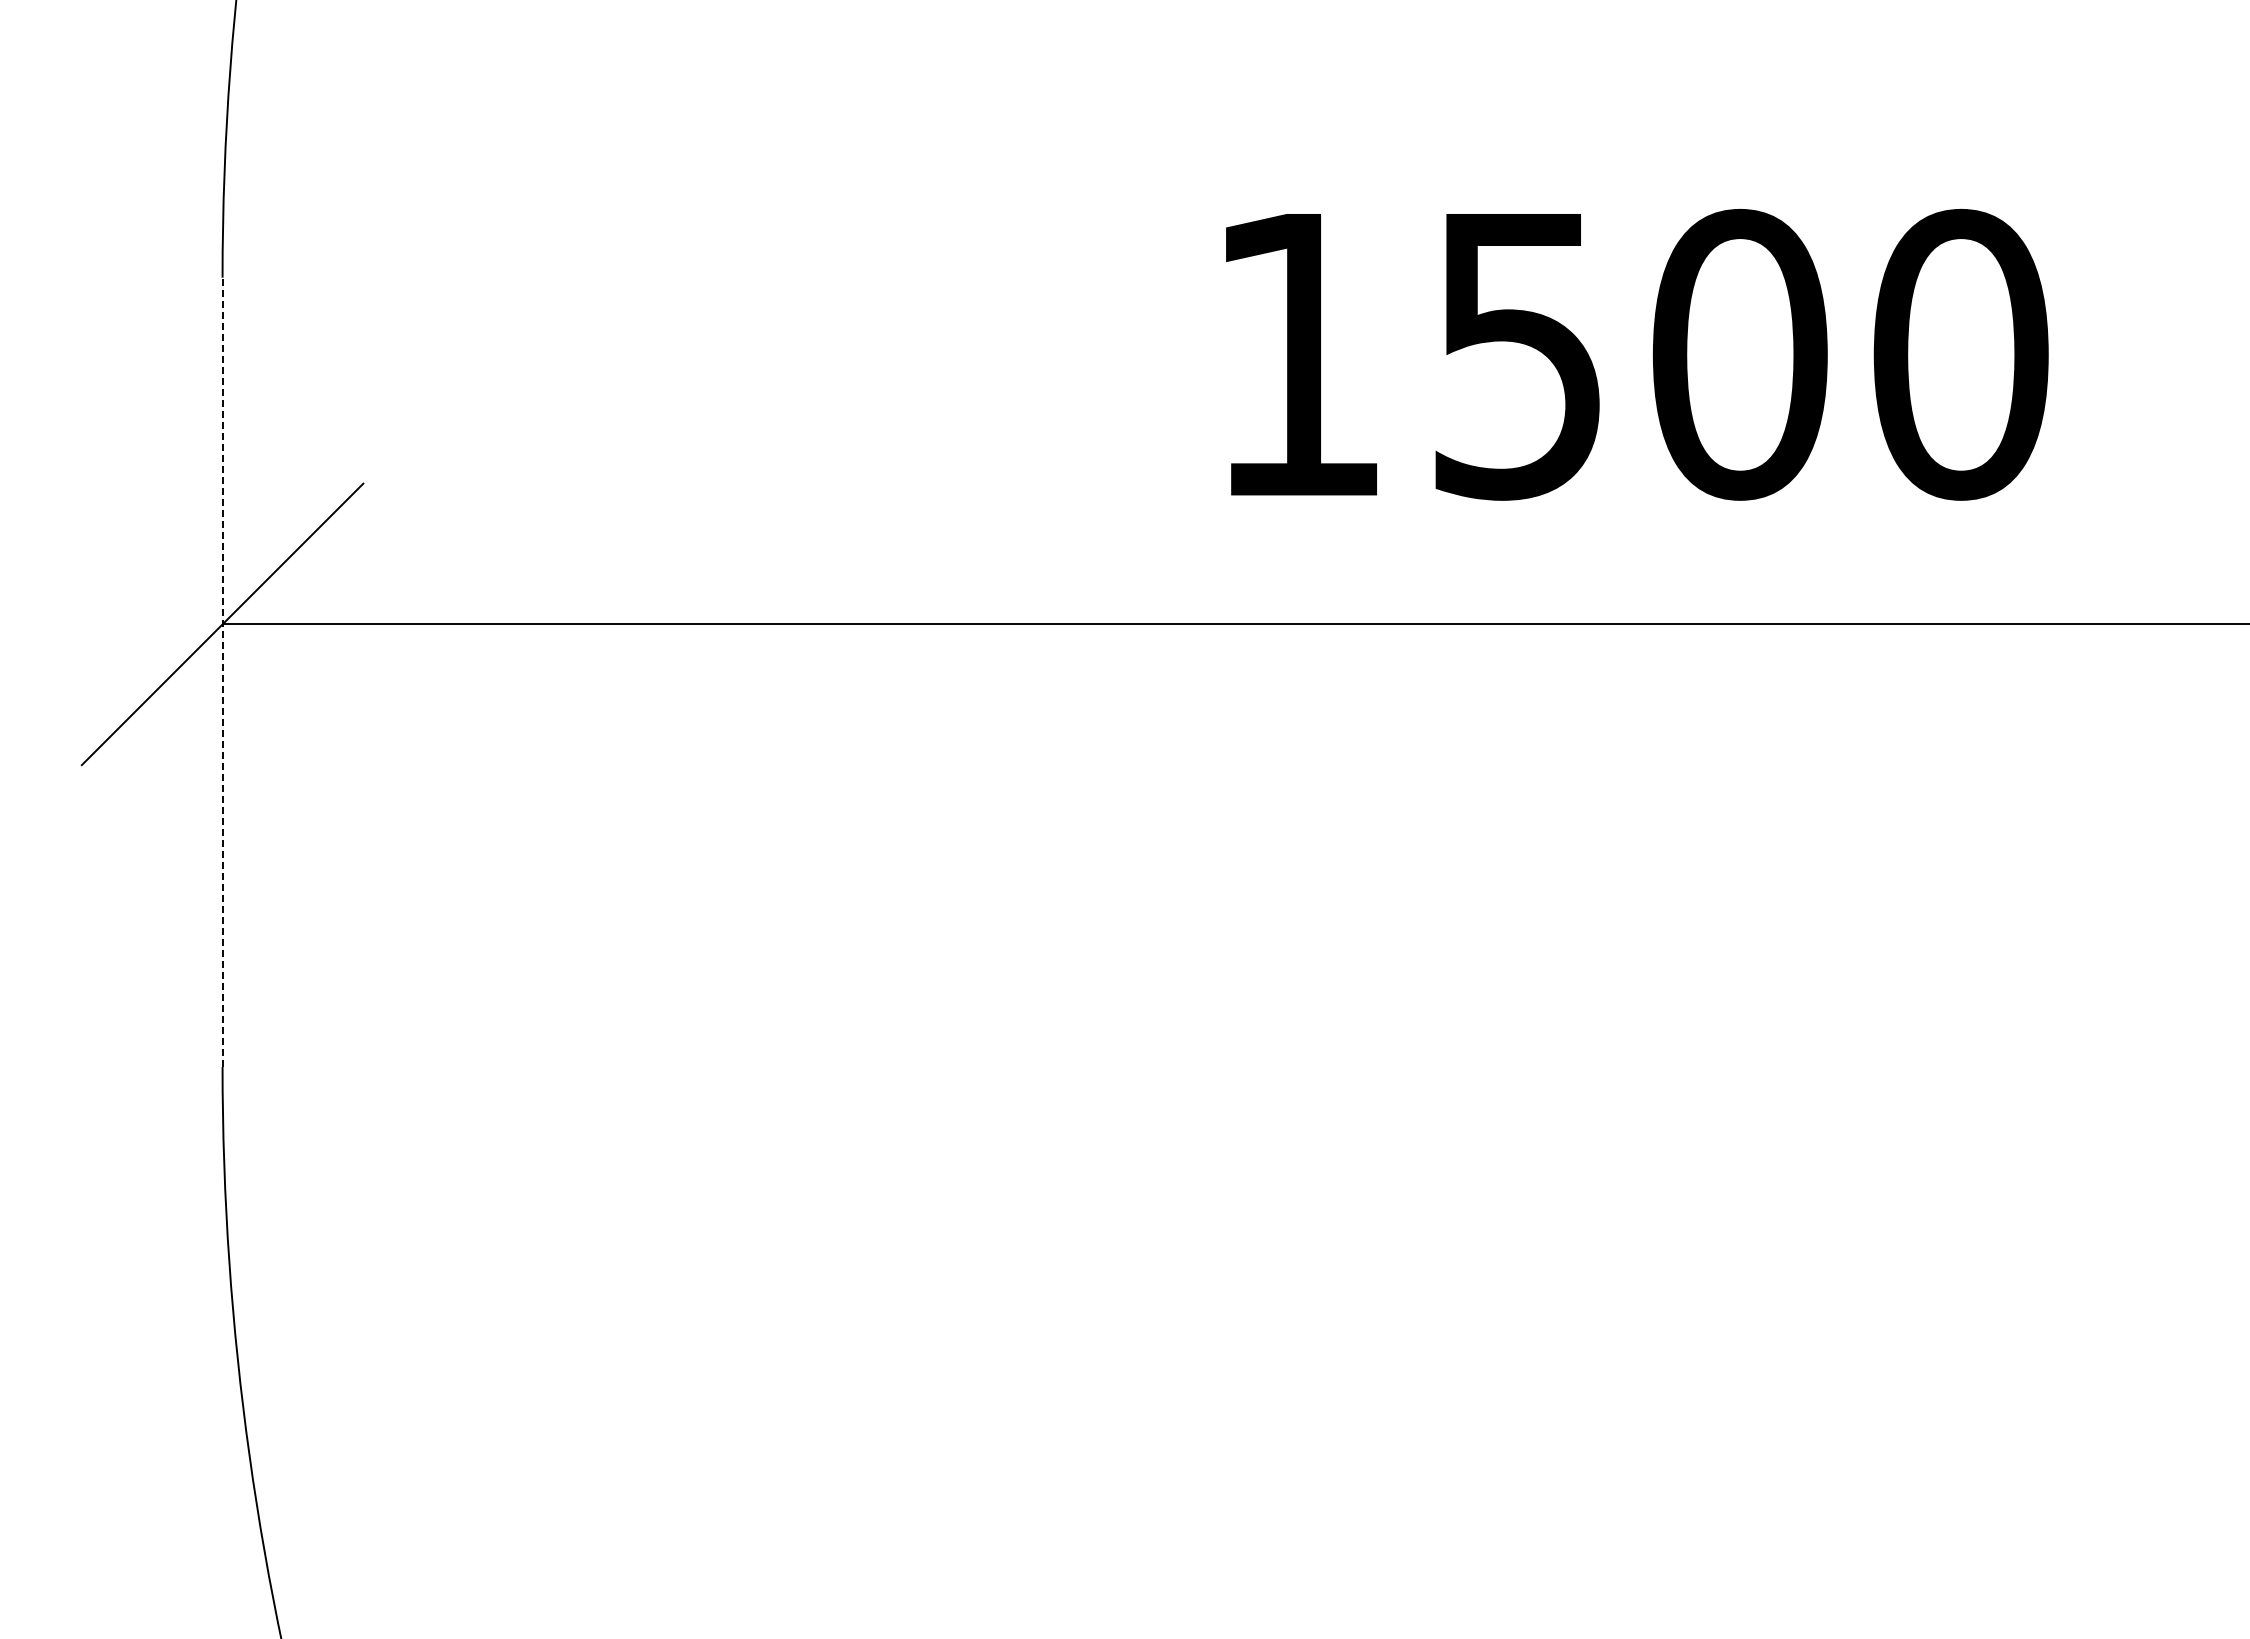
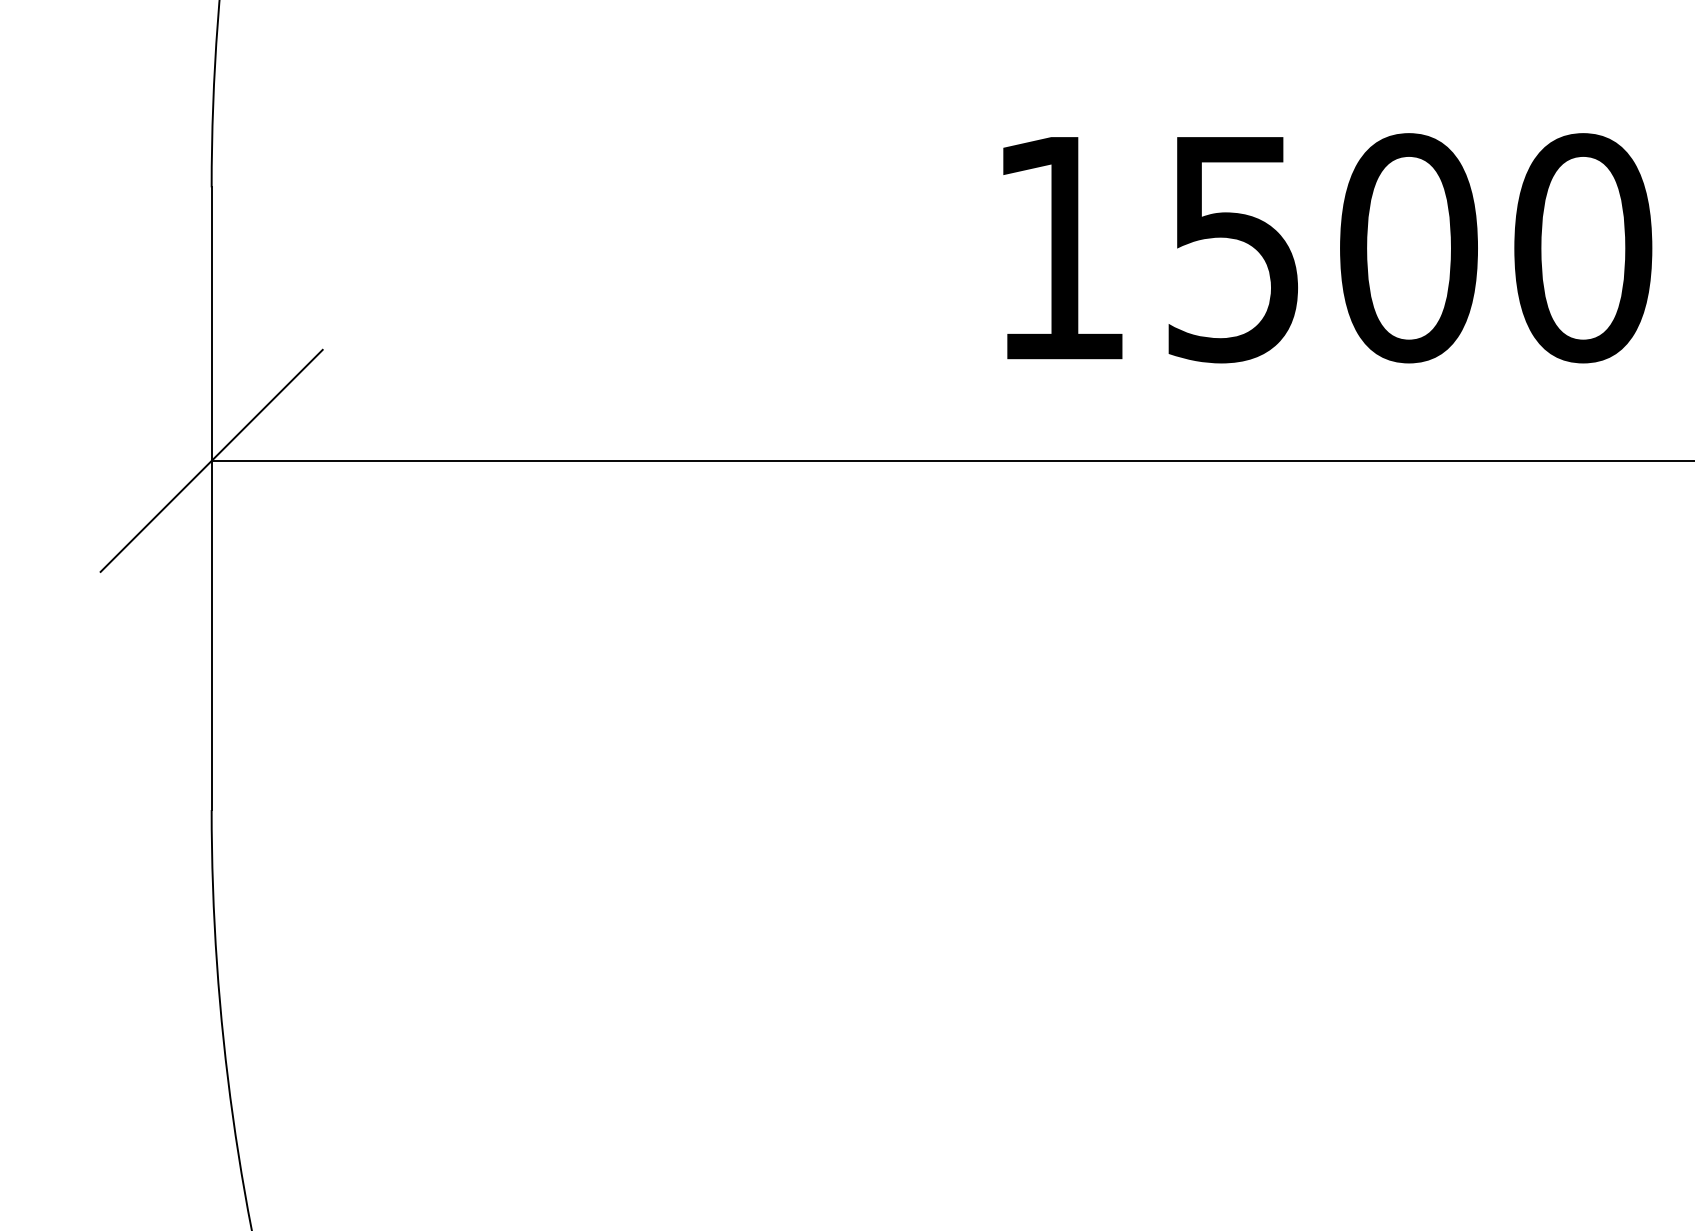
line: (222, 672) -> (211, 498), dashed -> solid

